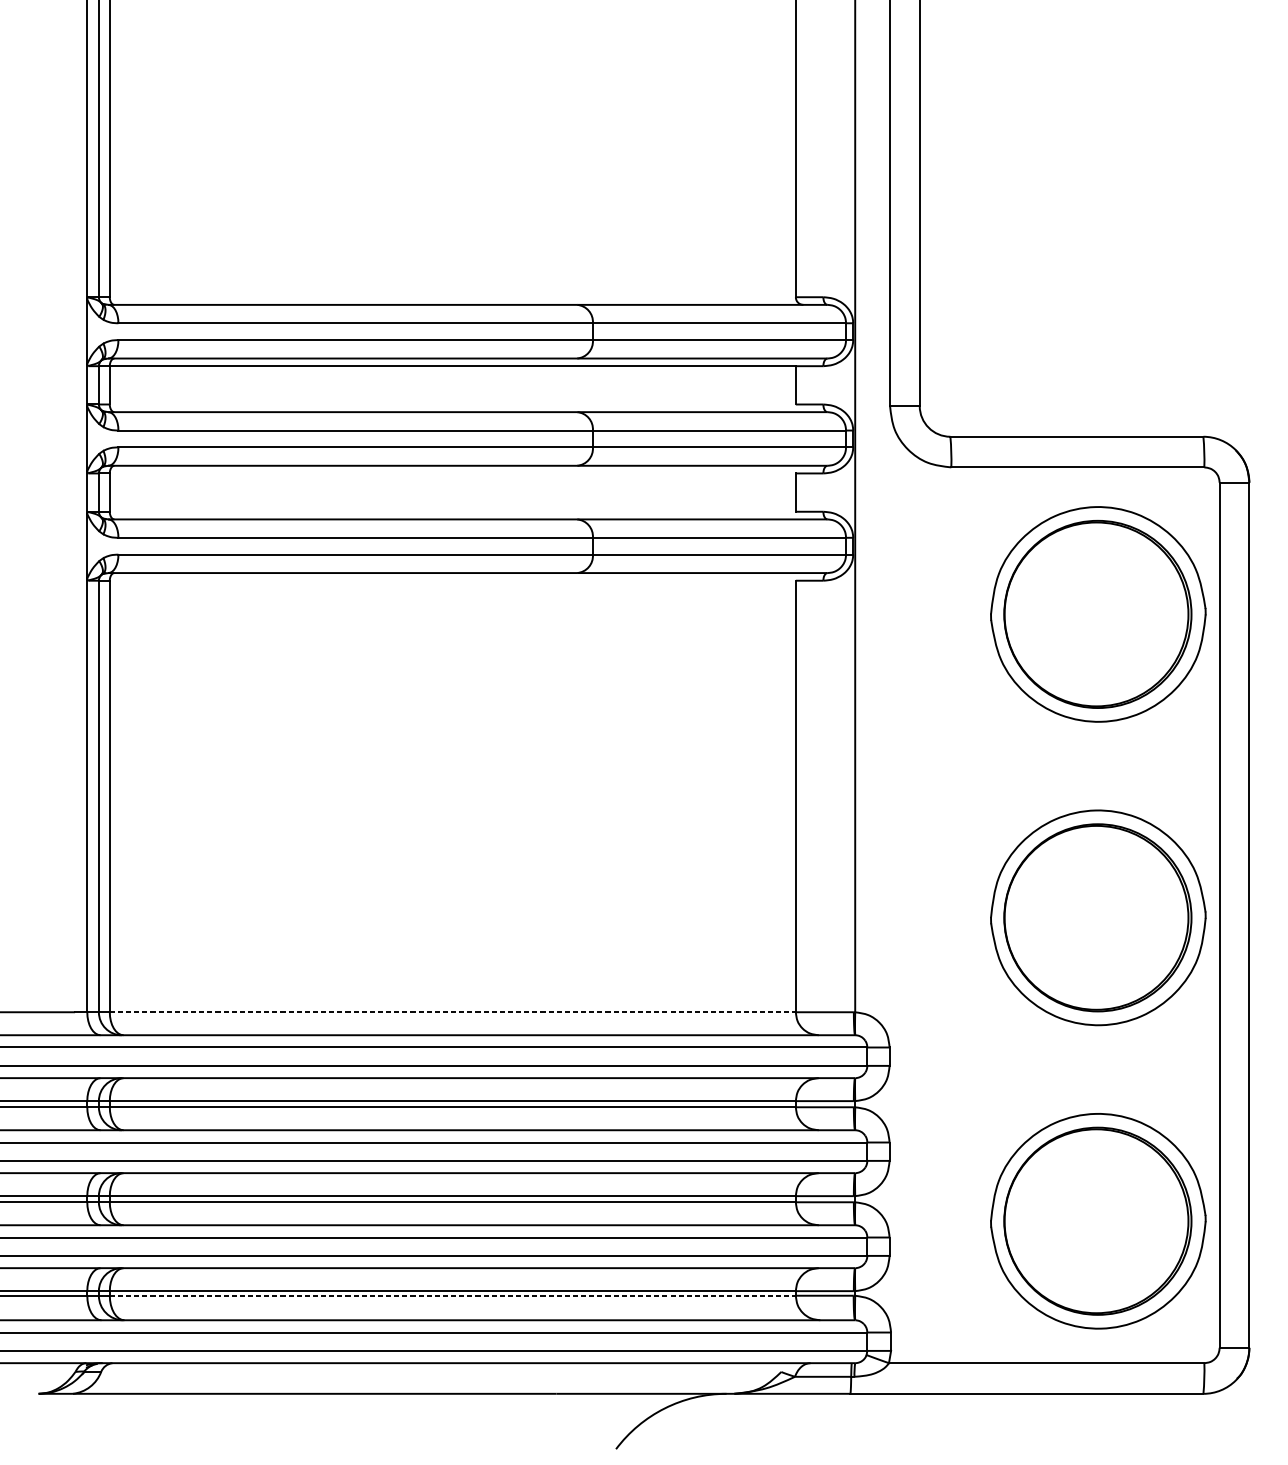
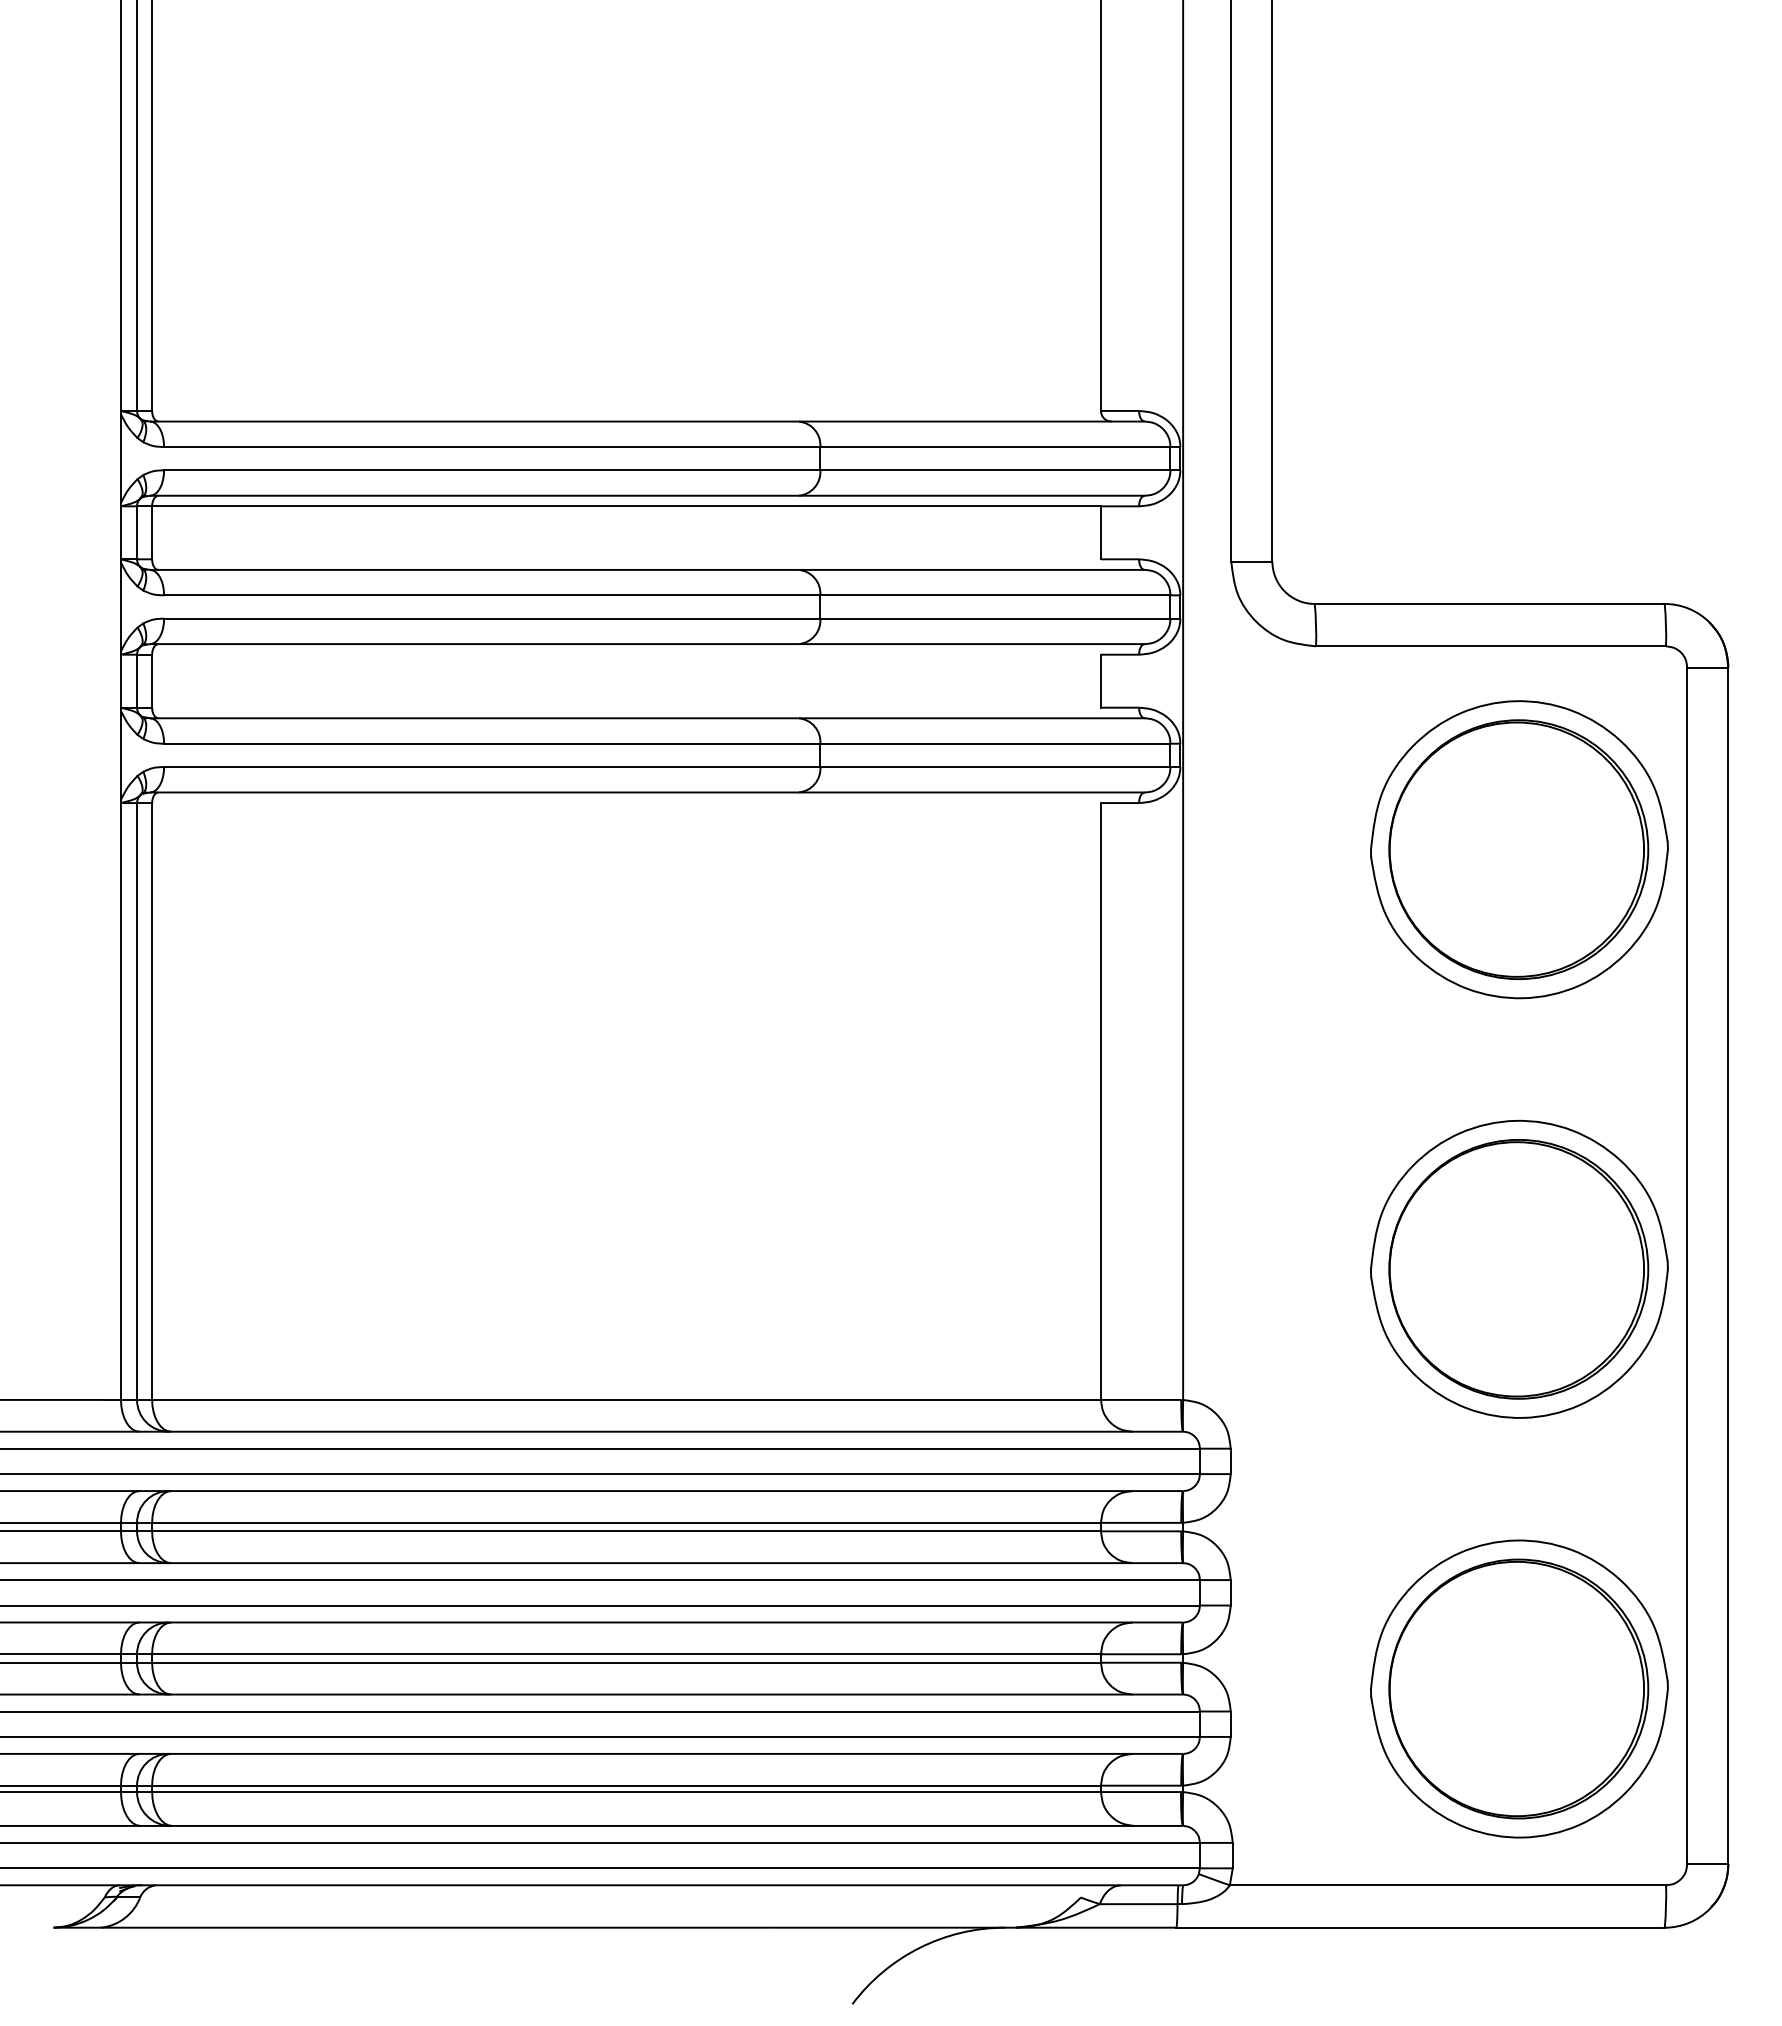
line: (453, 1011) -> (627, 1399), dashed -> solid
line: (453, 1296) -> (627, 1792), dashed -> solid

